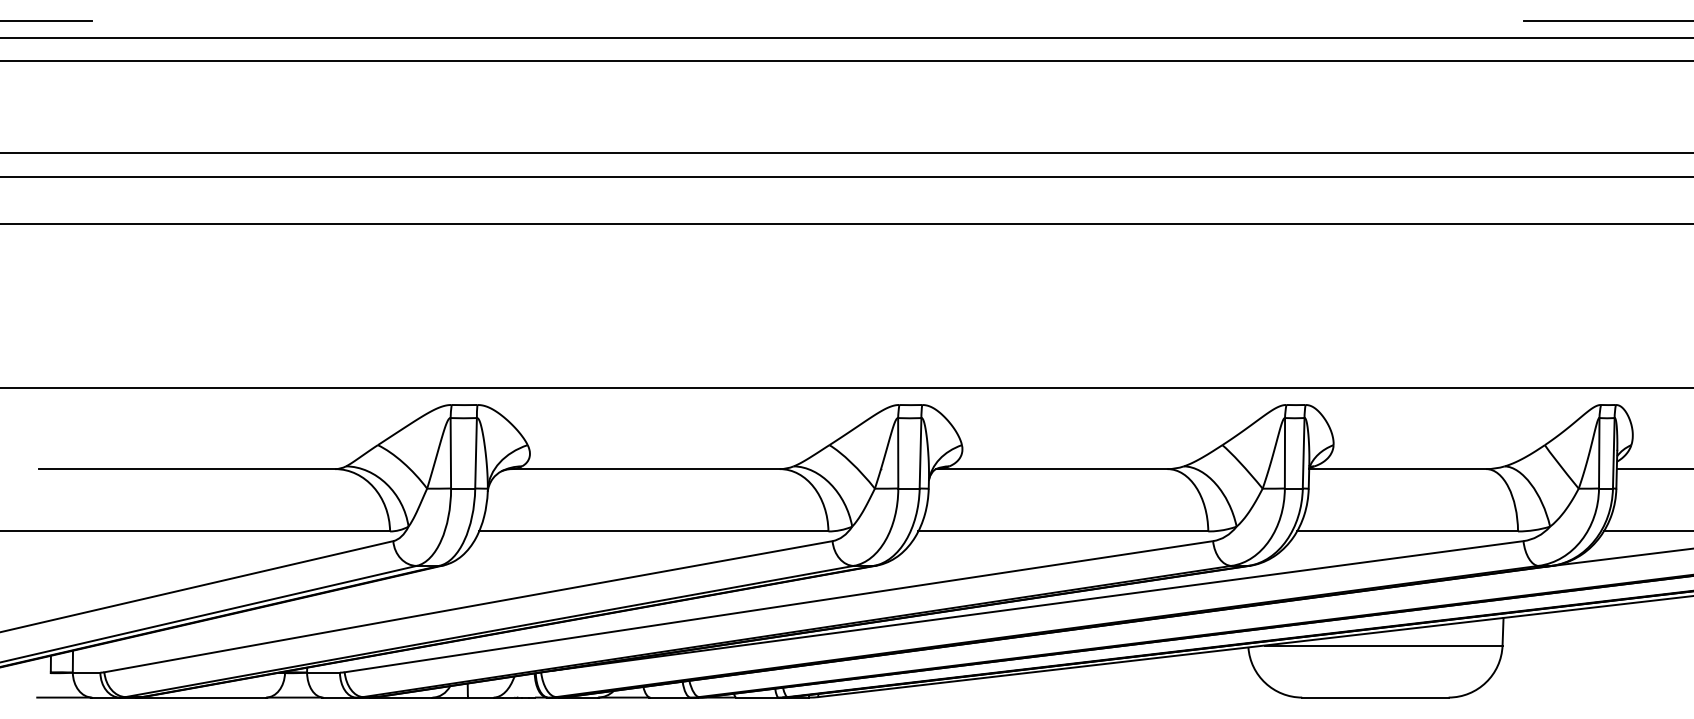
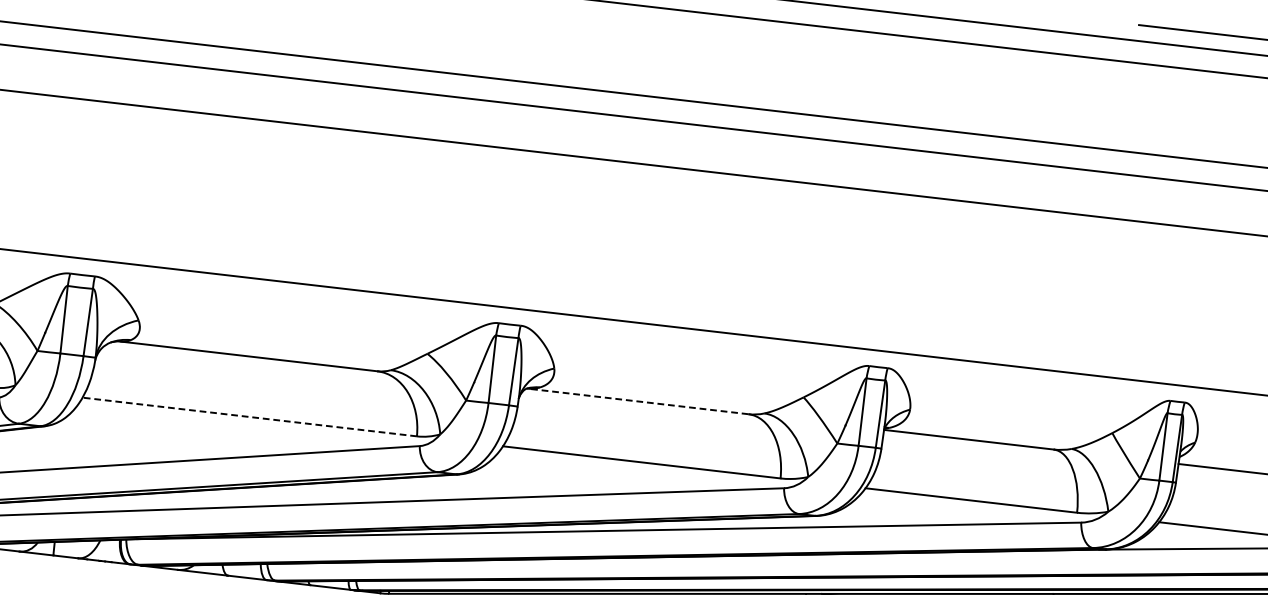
line: (1051, 469) -> (637, 401), solid -> dashed
line: (653, 531) -> (249, 417), solid -> dashed

